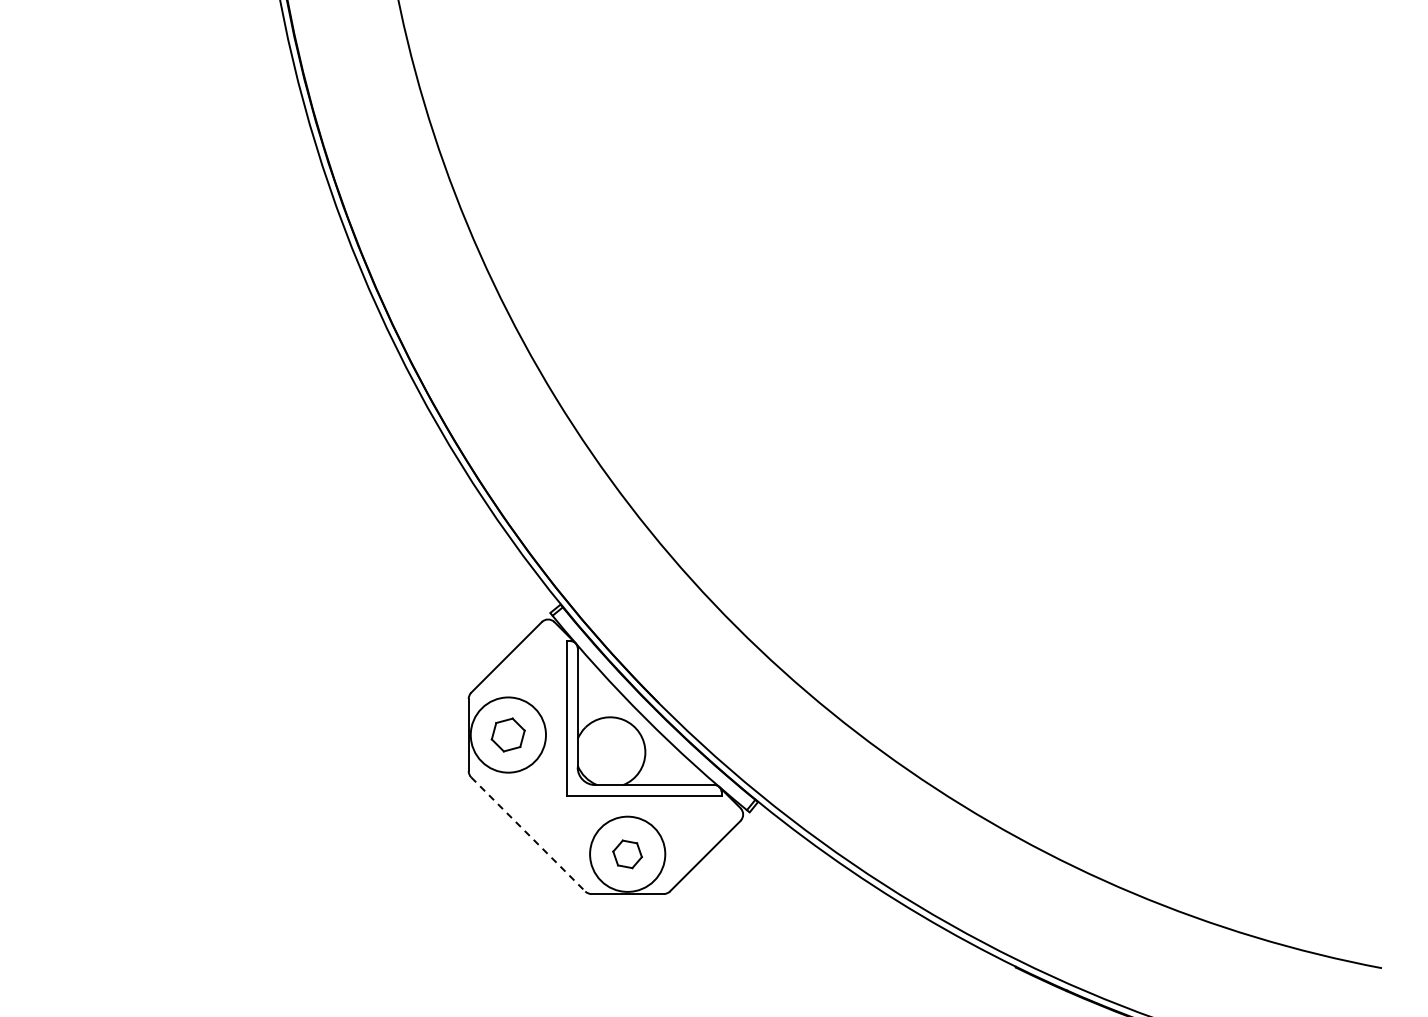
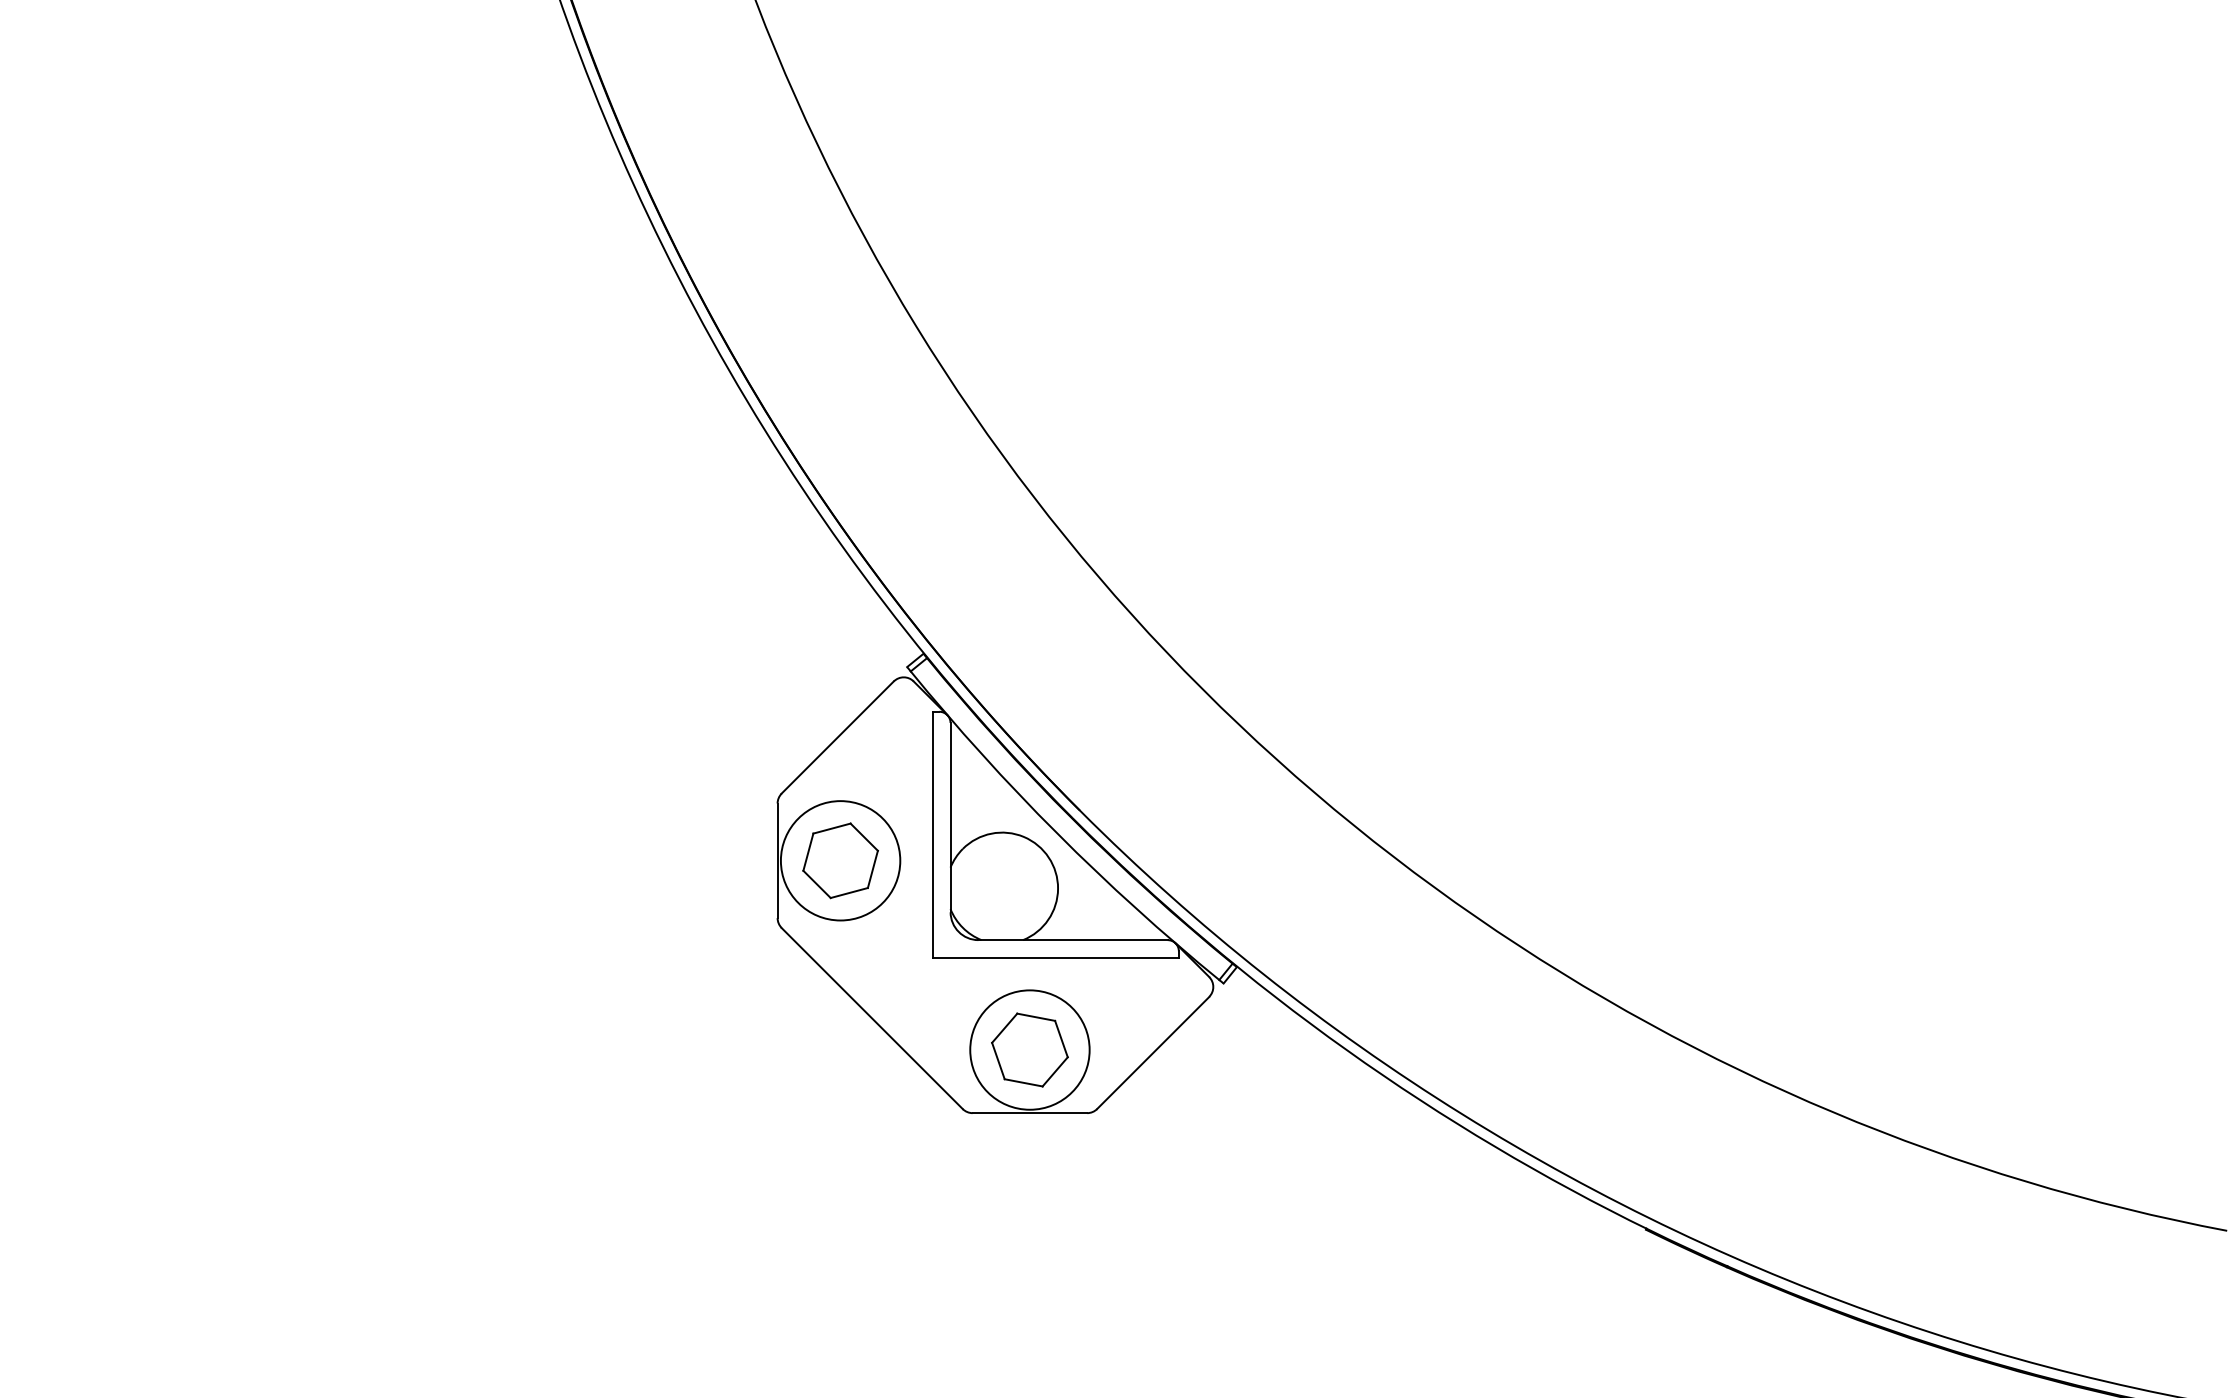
part: (507, 734) -> (839, 859), size x1.43
line: (528, 834) -> (872, 1018), dashed -> solid
part: (627, 854) -> (1029, 1050), size x1.67

